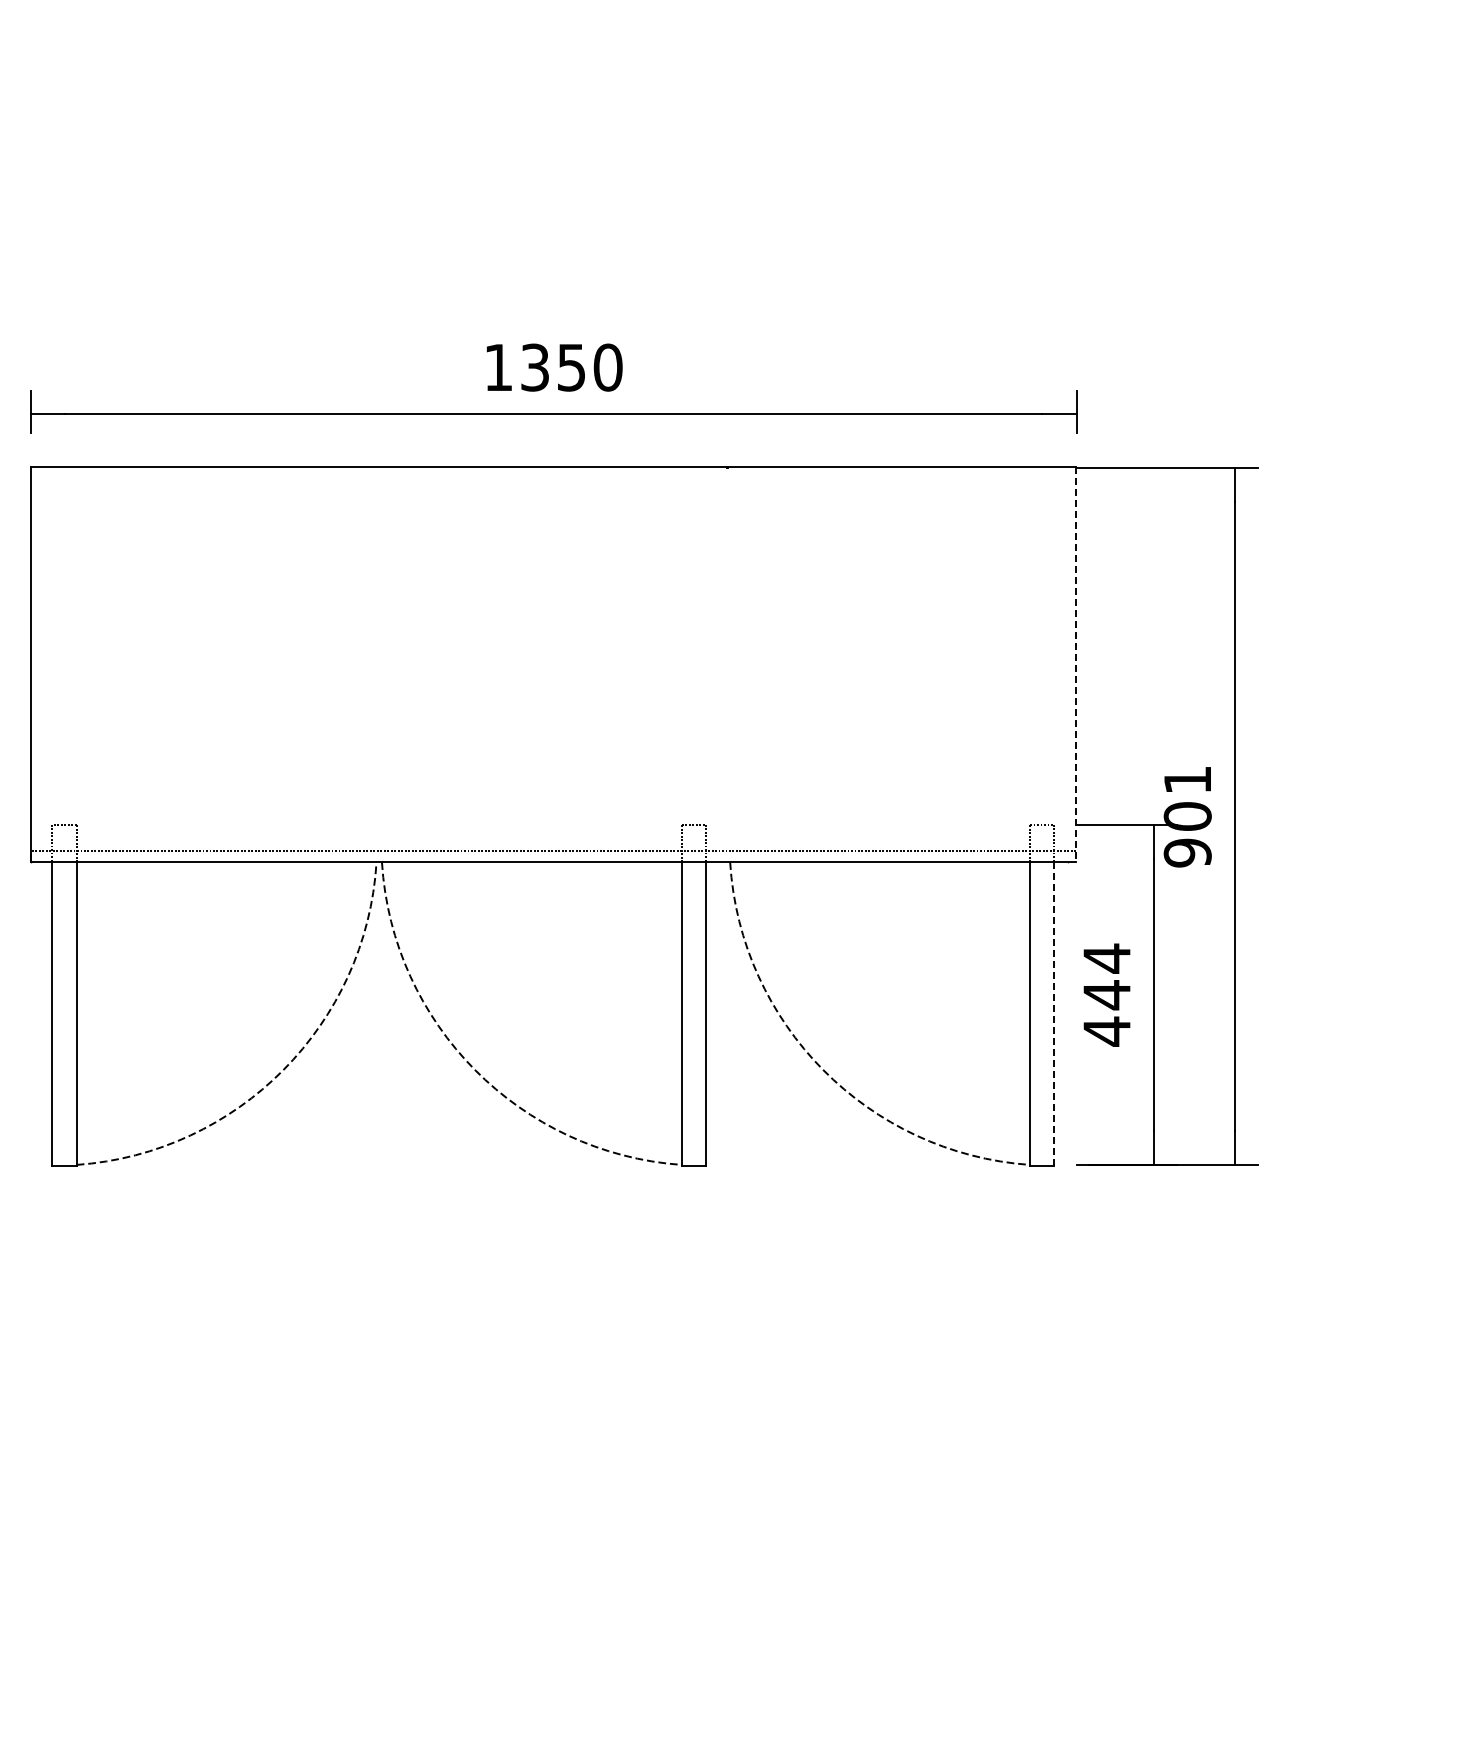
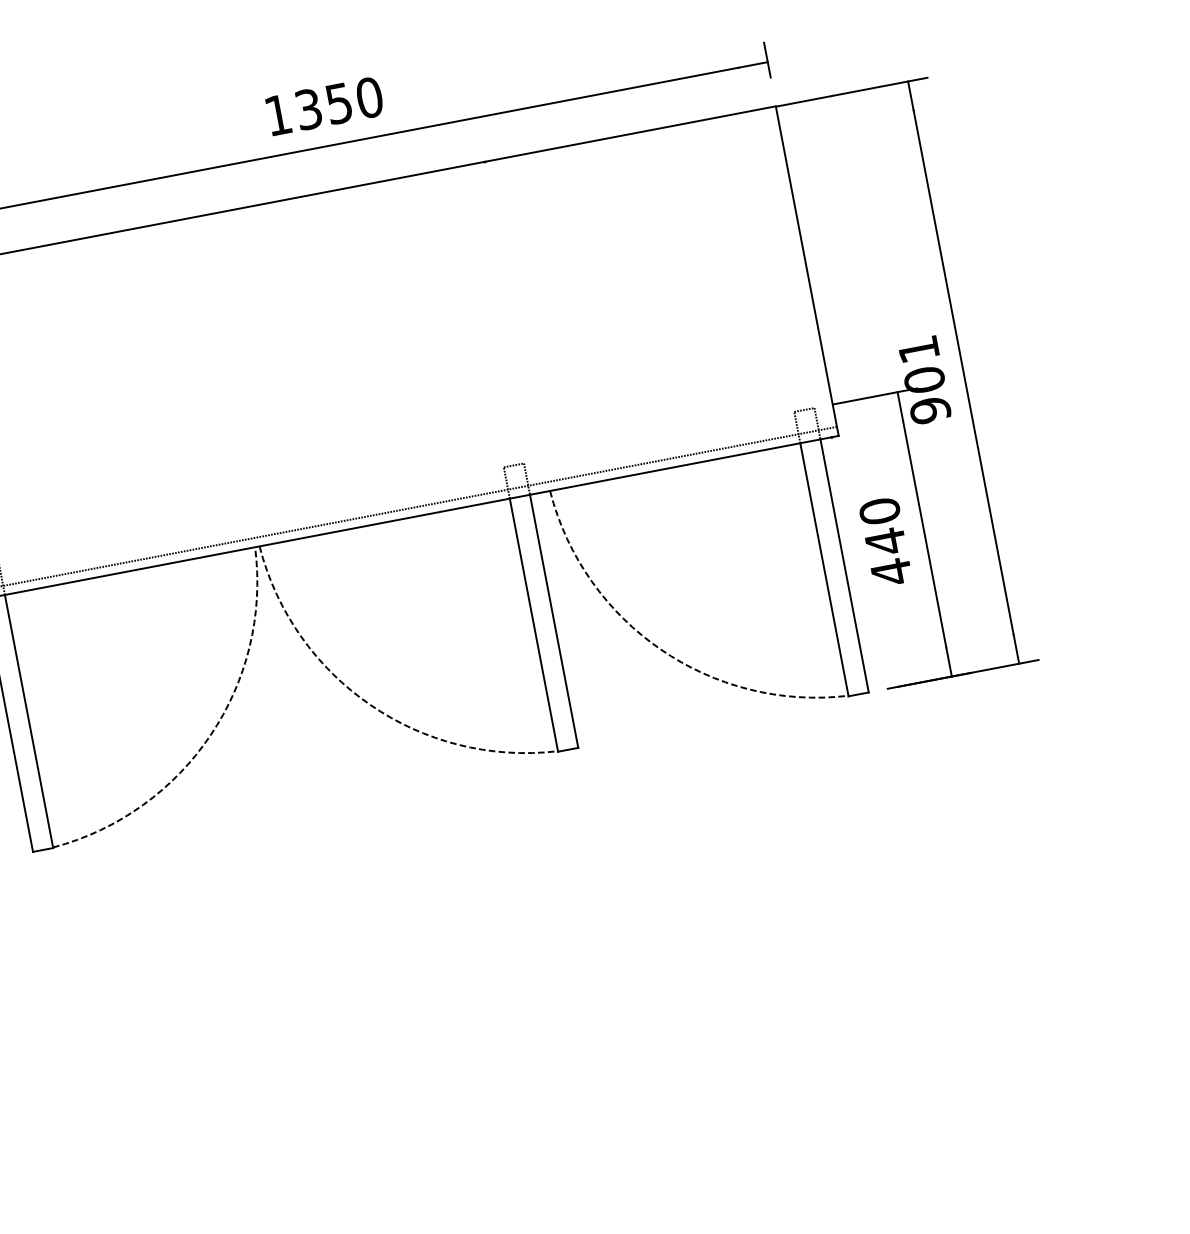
line: (1076, 664) -> (807, 270), dashed -> solid
text: (1107, 958) -> (880, 511), 444 -> 440
line: (1054, 1013) -> (844, 565), dashed -> solid

